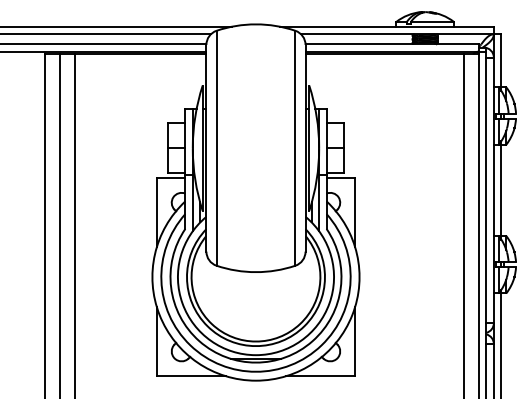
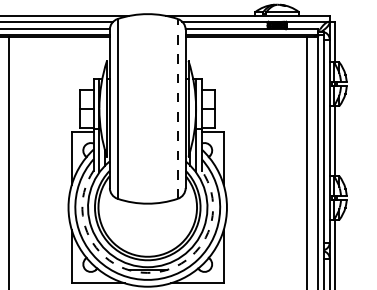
line: (295, 147) -> (177, 108), solid -> dashed
arc: (255, 362) -> (147, 272), solid -> dashed

